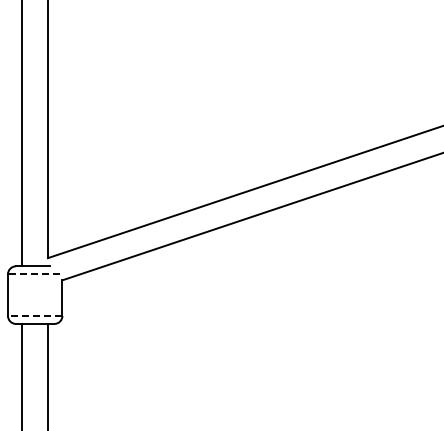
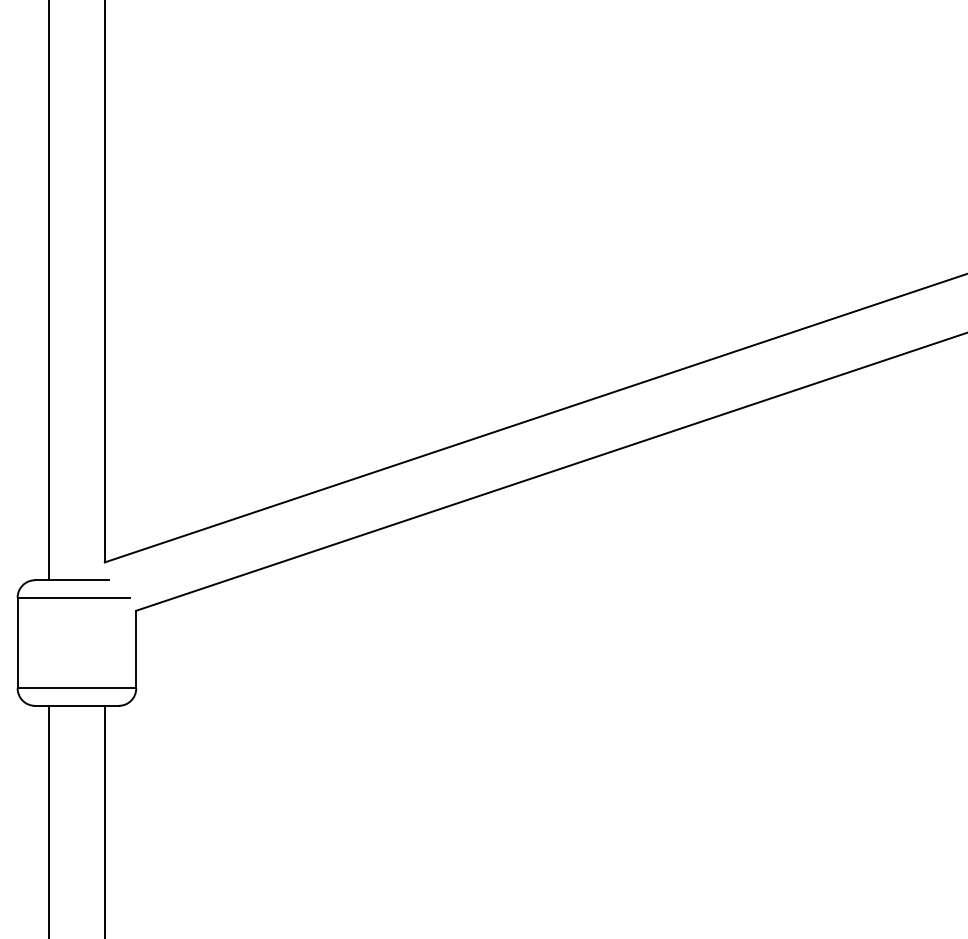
line: (33, 274) -> (73, 598), dashed -> solid
line: (34, 315) -> (75, 687), dashed -> solid

